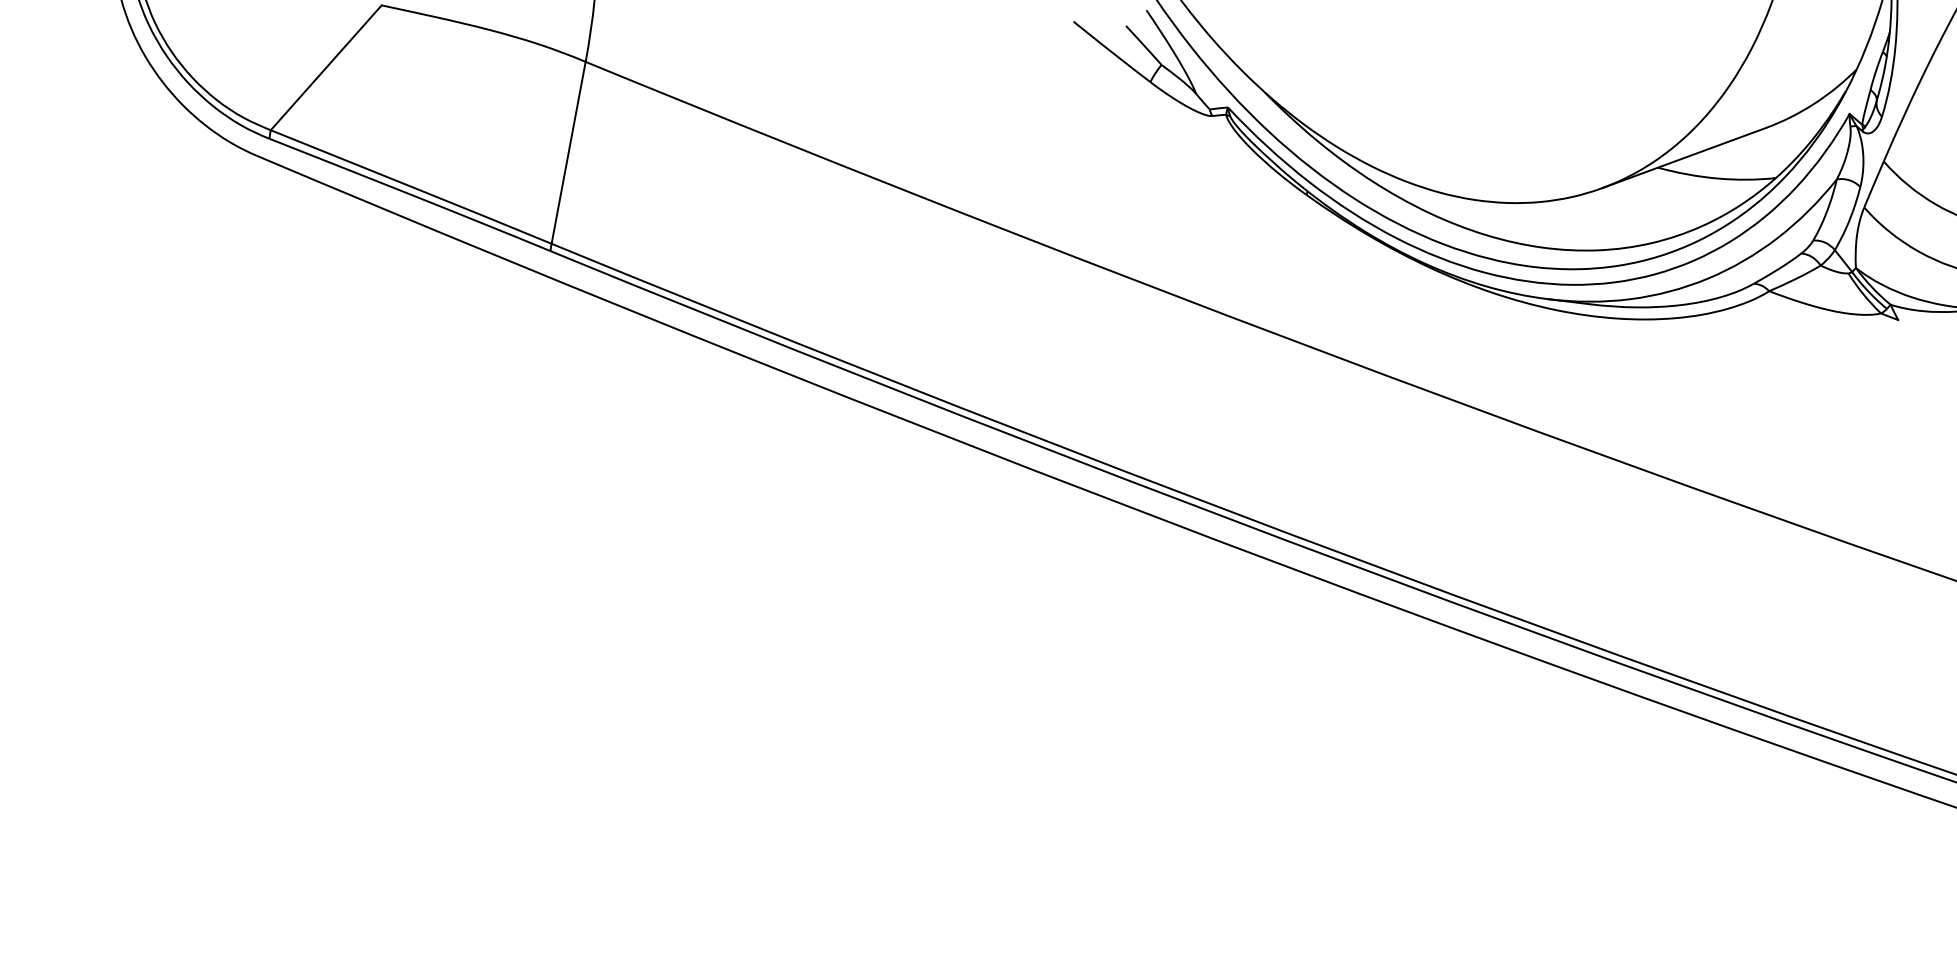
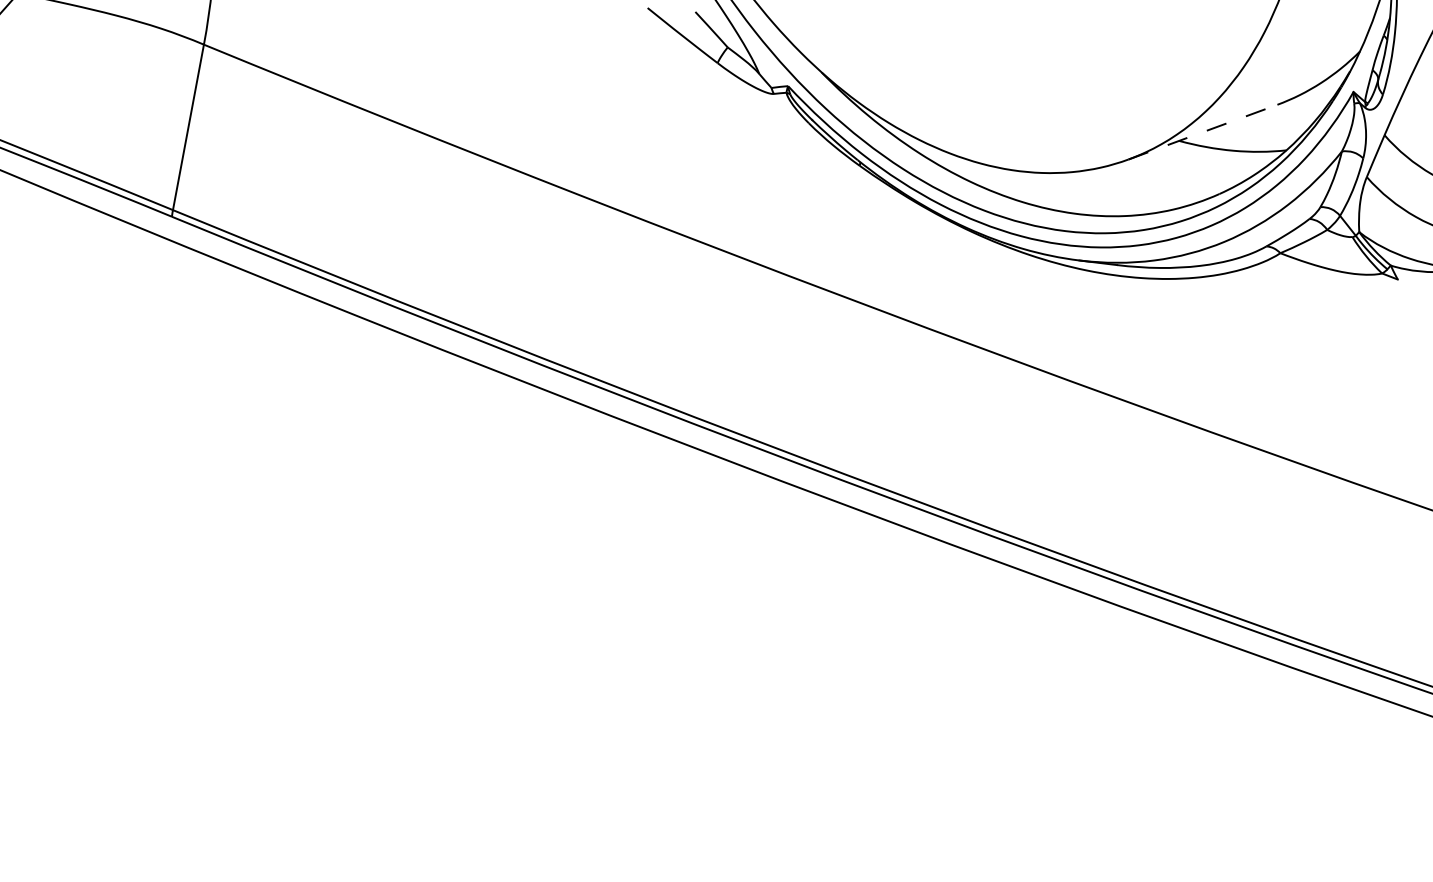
line: (1684, 157) -> (1203, 131), solid -> dashed

